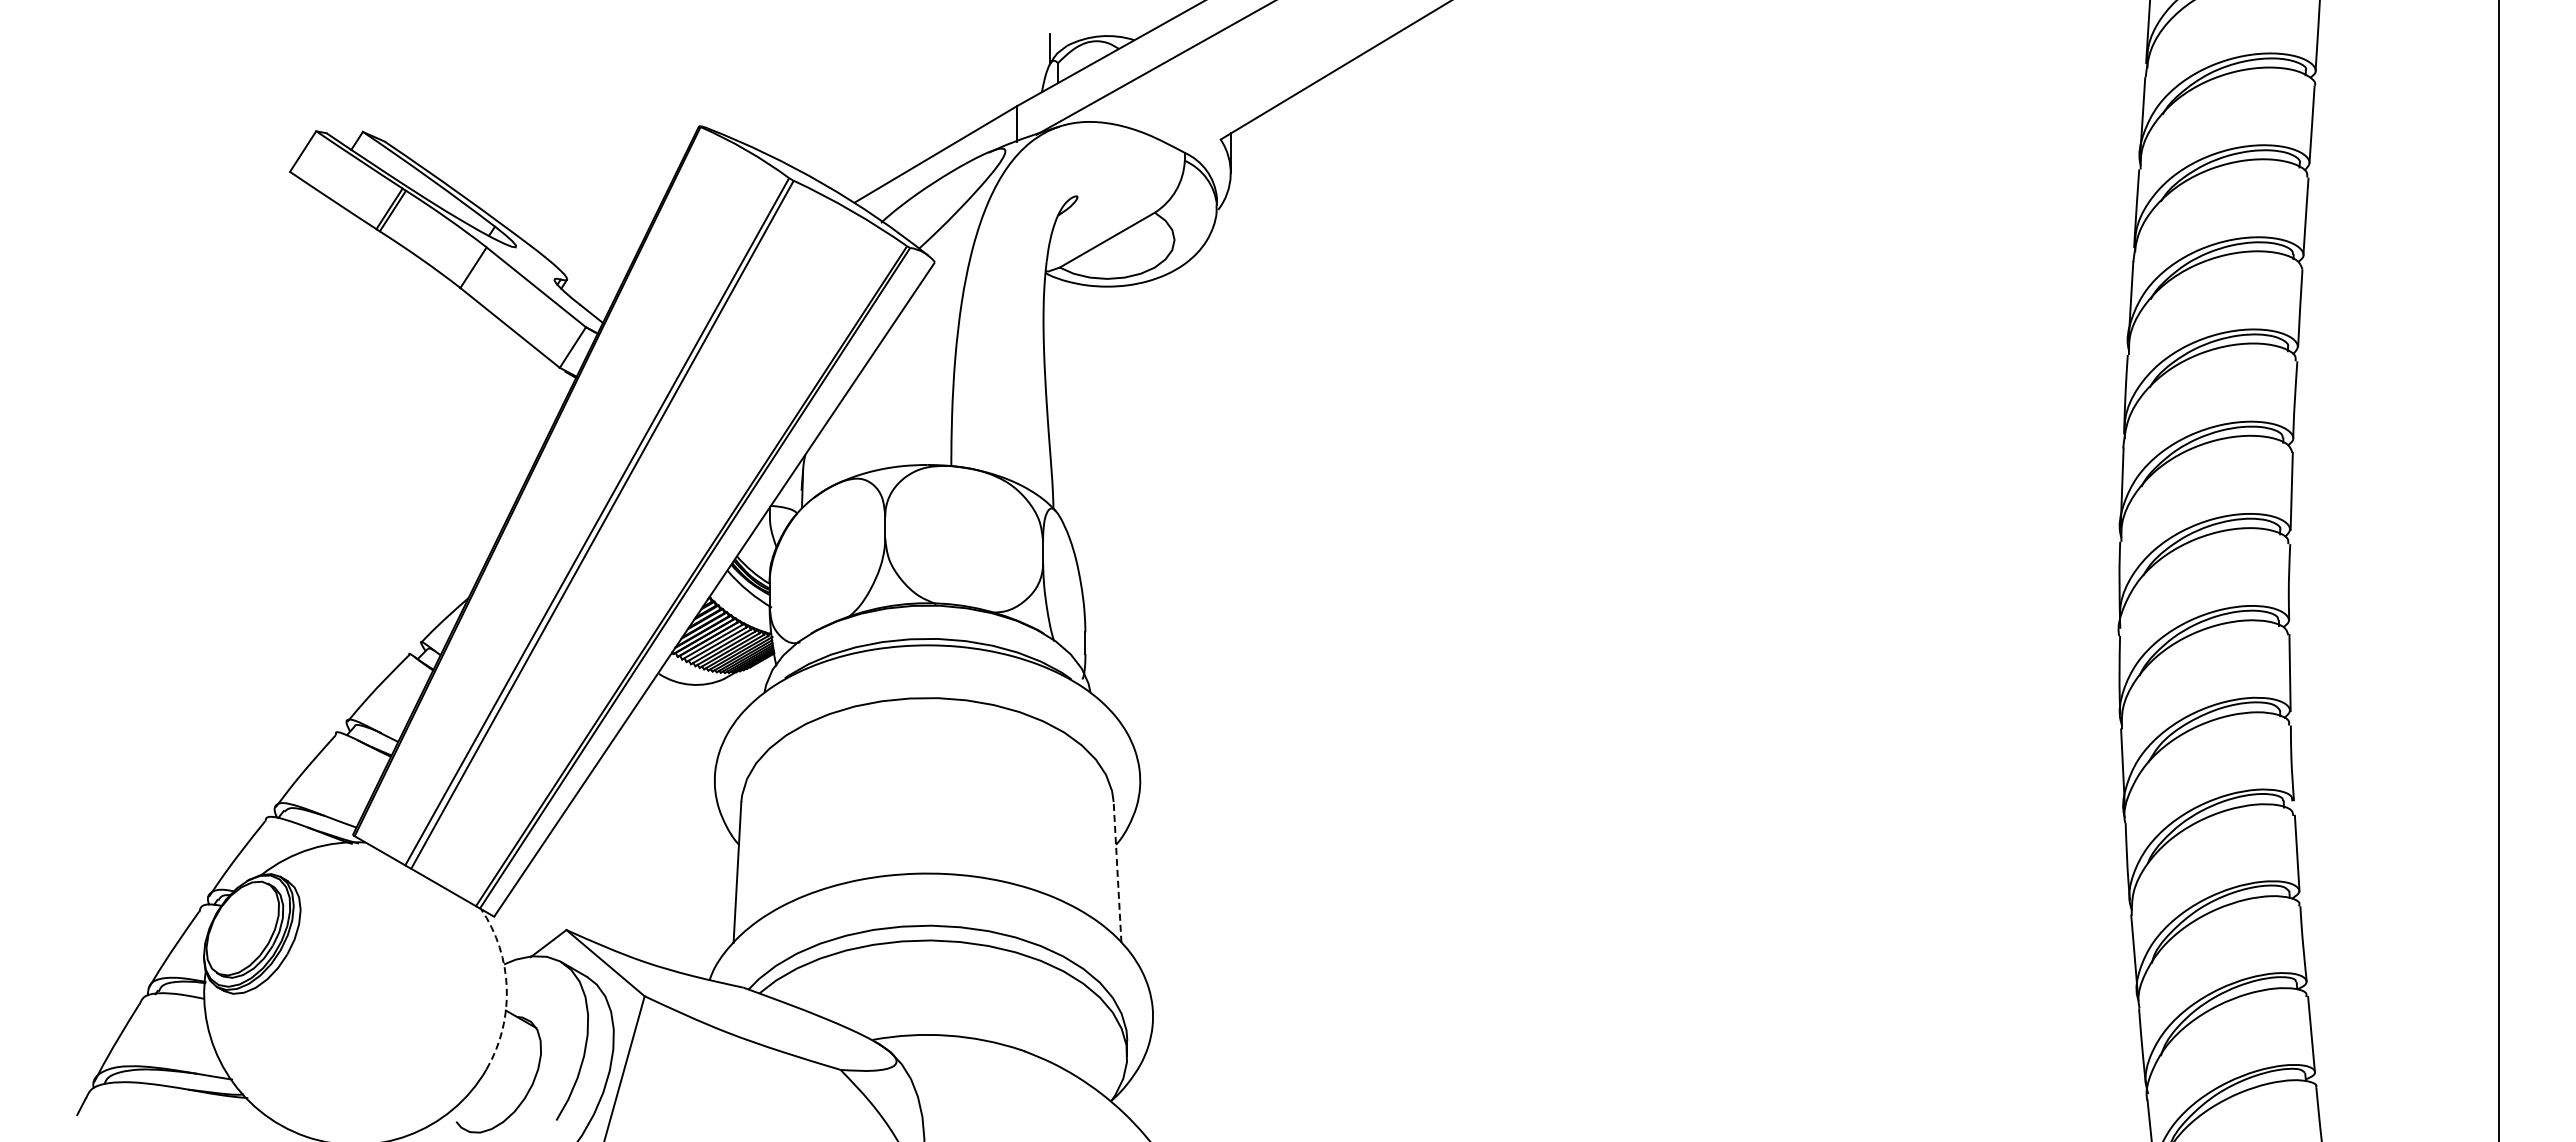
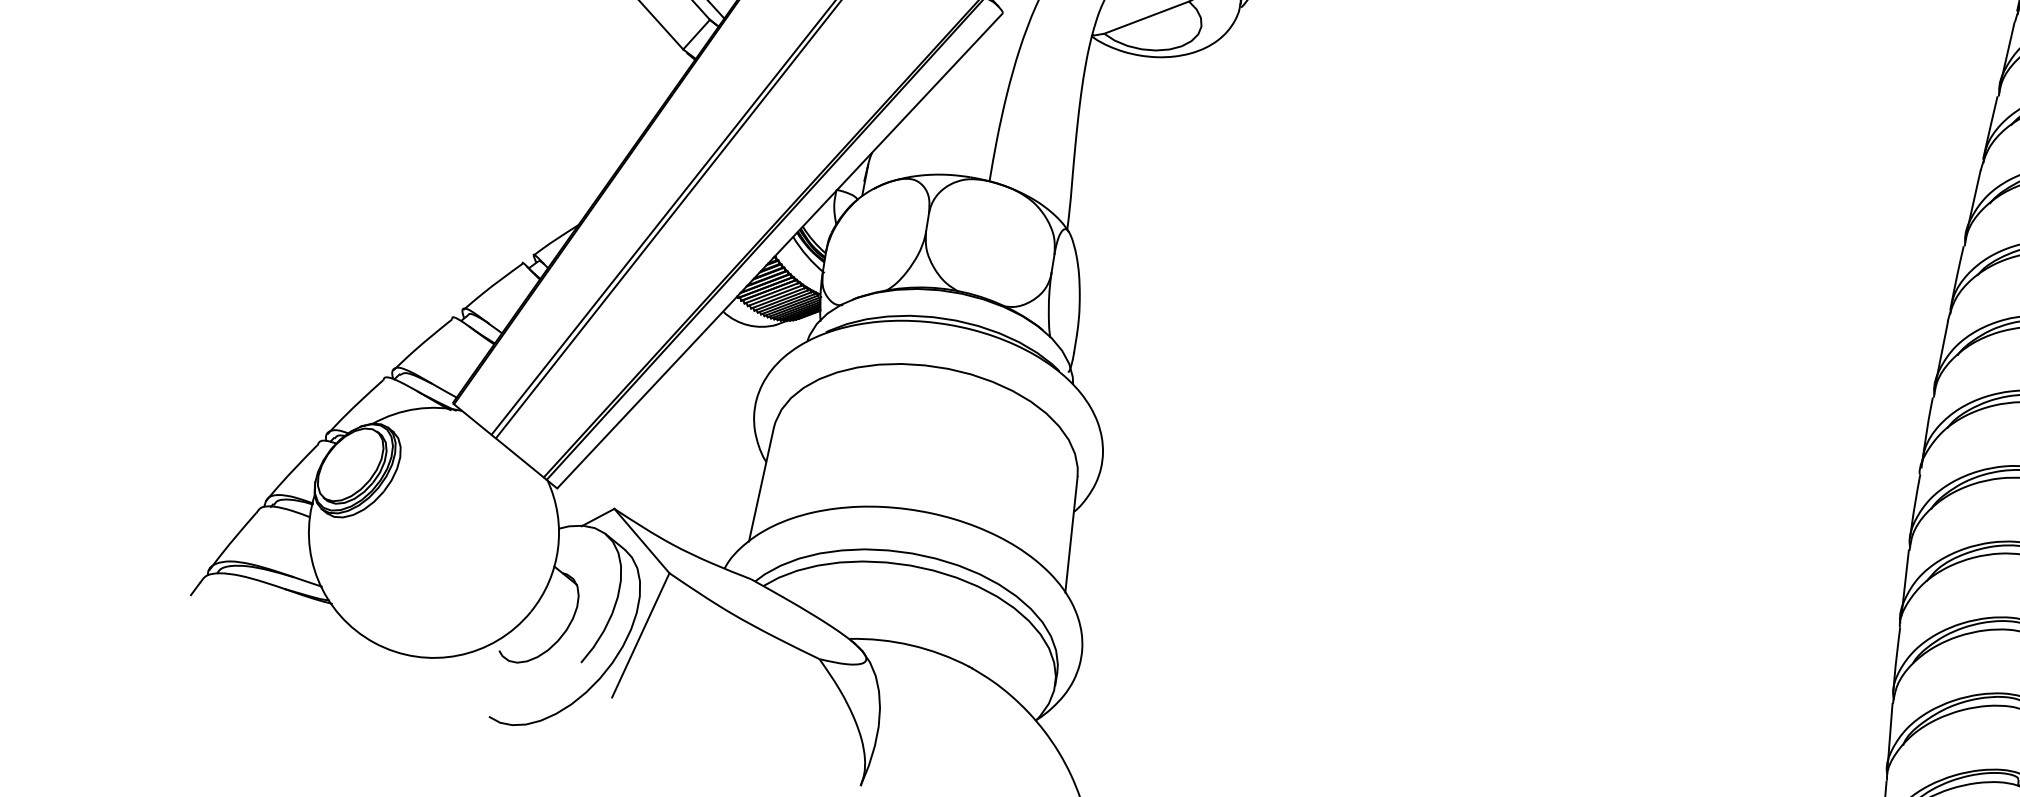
line: (1117, 871) -> (1071, 533), dashed -> solid
arc: (506, 988) -> (557, 548), dashed -> solid

